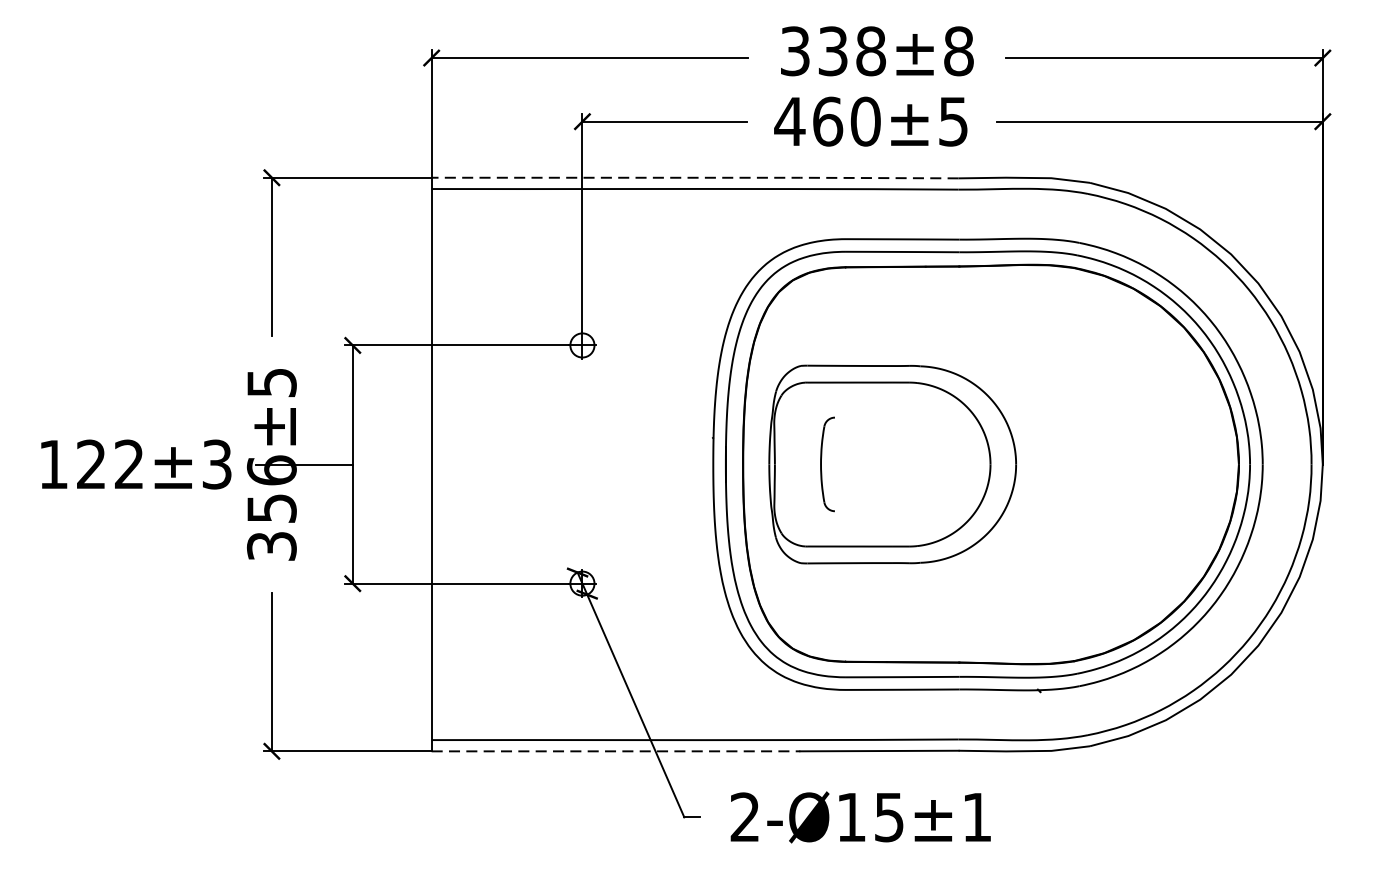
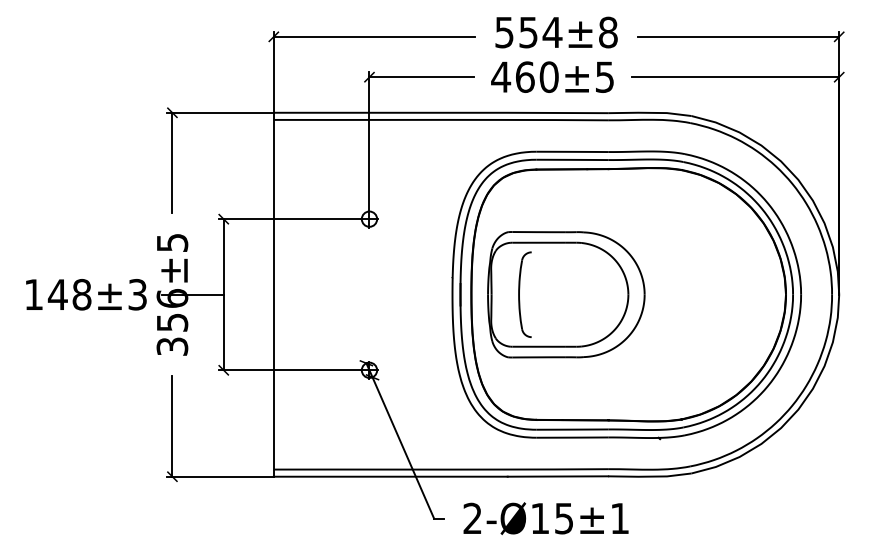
text: (834, 51) -> (529, 32), 338±8 -> 554±8
line: (695, 177) -> (441, 112), dashed -> solid
text: (109, 464) -> (69, 294), 122±3 -> 148±3
part: (826, 464) -> (524, 294), size x1.43
line: (615, 751) -> (390, 476), dashed -> solid

